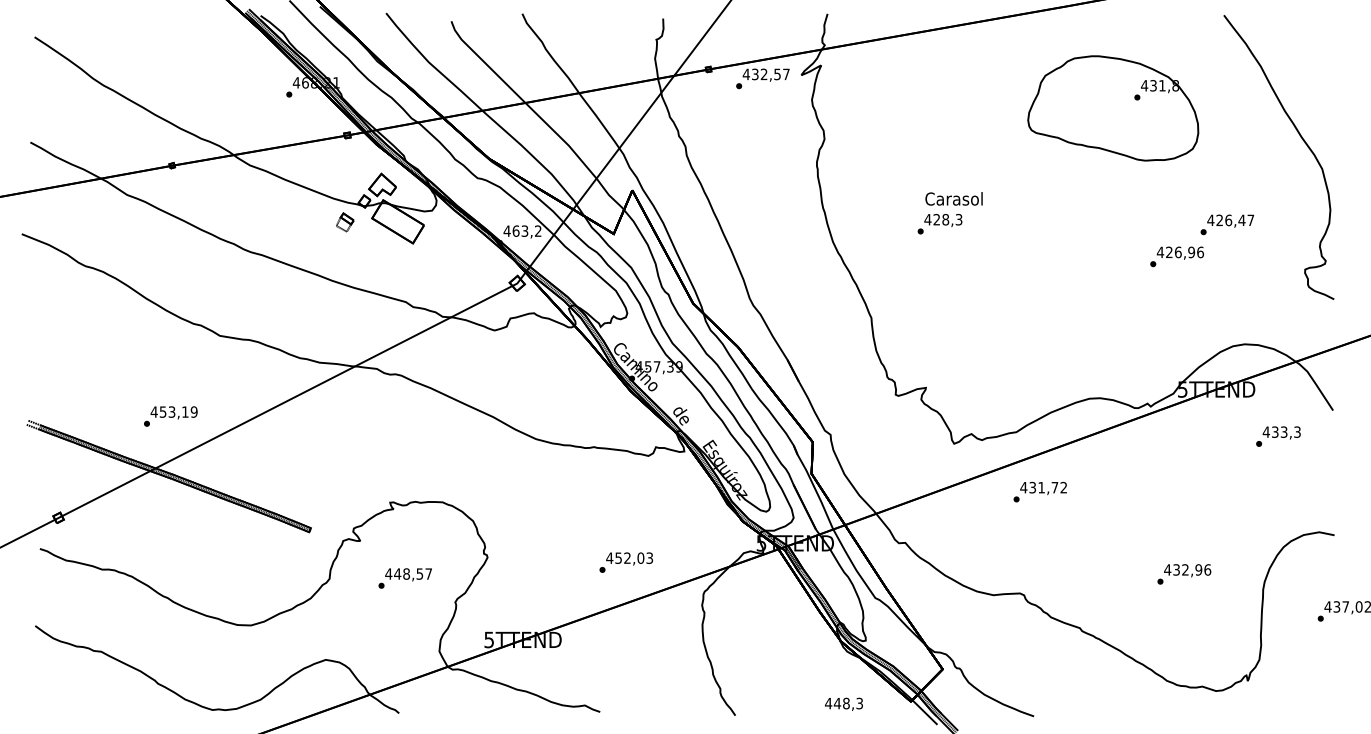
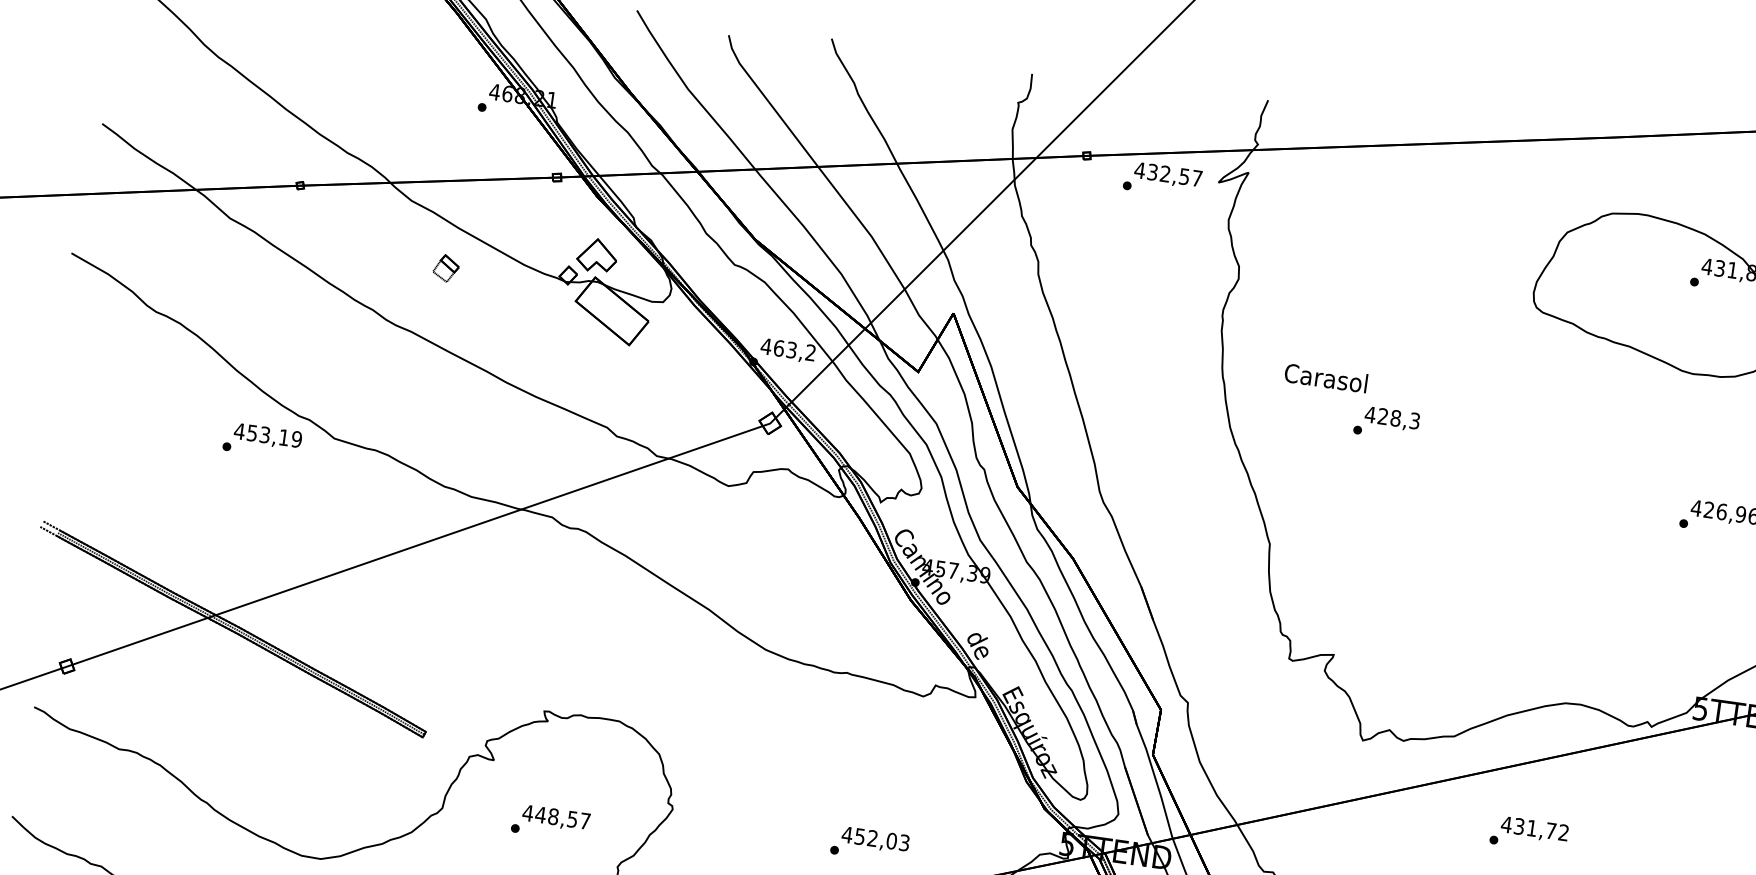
text: (953, 198) -> (1325, 377), moved
part: (345, 222) -> (446, 268), moved
text: (170, 416) -> (261, 440), moved
text: (1039, 491) -> (1528, 833), moved

